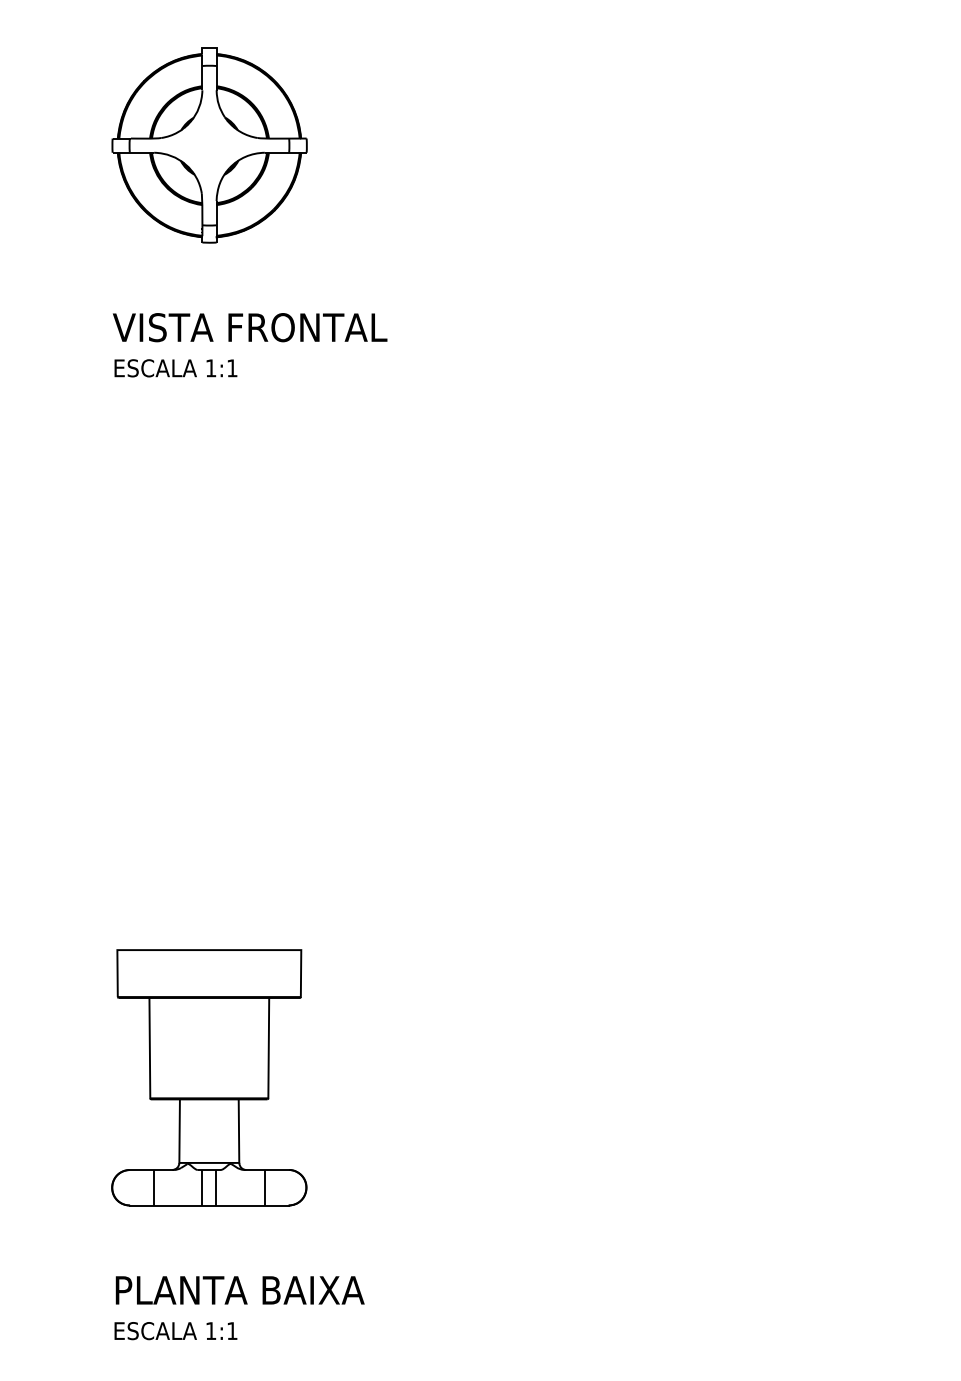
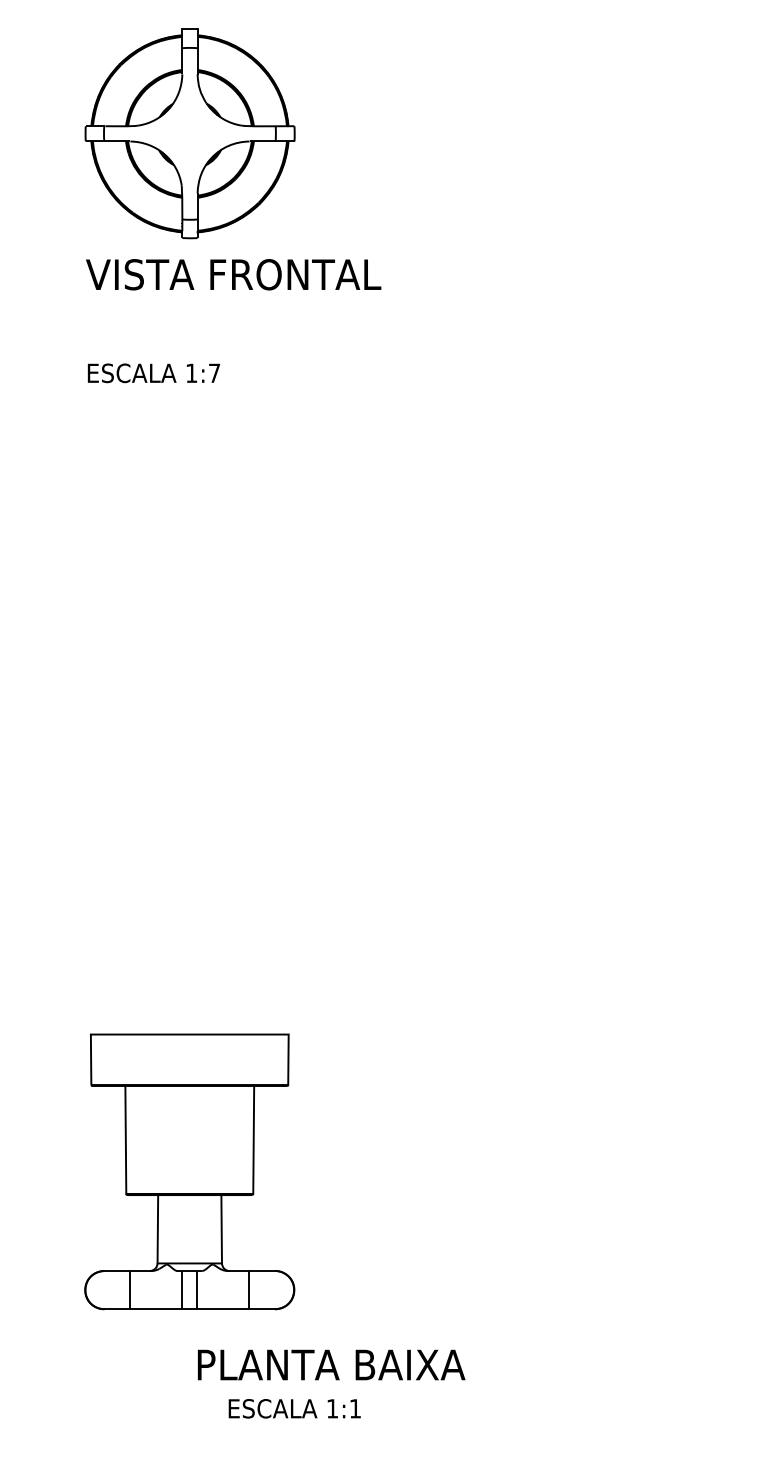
text: (250, 327) -> (234, 274), moved
text: (232, 368) -> (214, 373), 1:1 -> 1:7
part: (209, 1077) -> (189, 1171), moved
text: (239, 1290) -> (330, 1365), moved
text: (175, 1331) -> (294, 1409), moved

